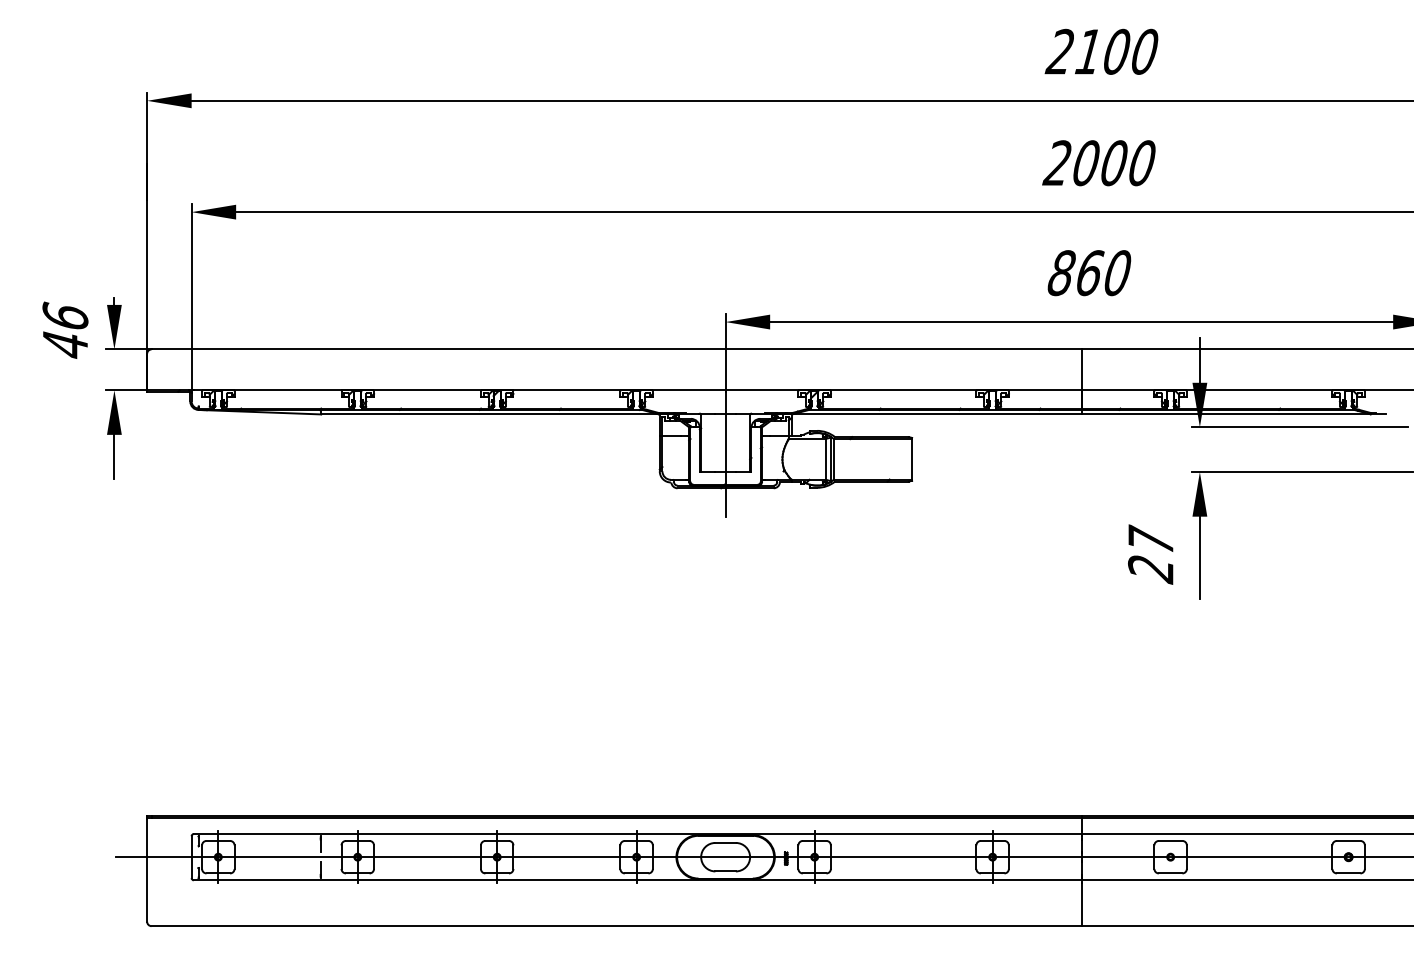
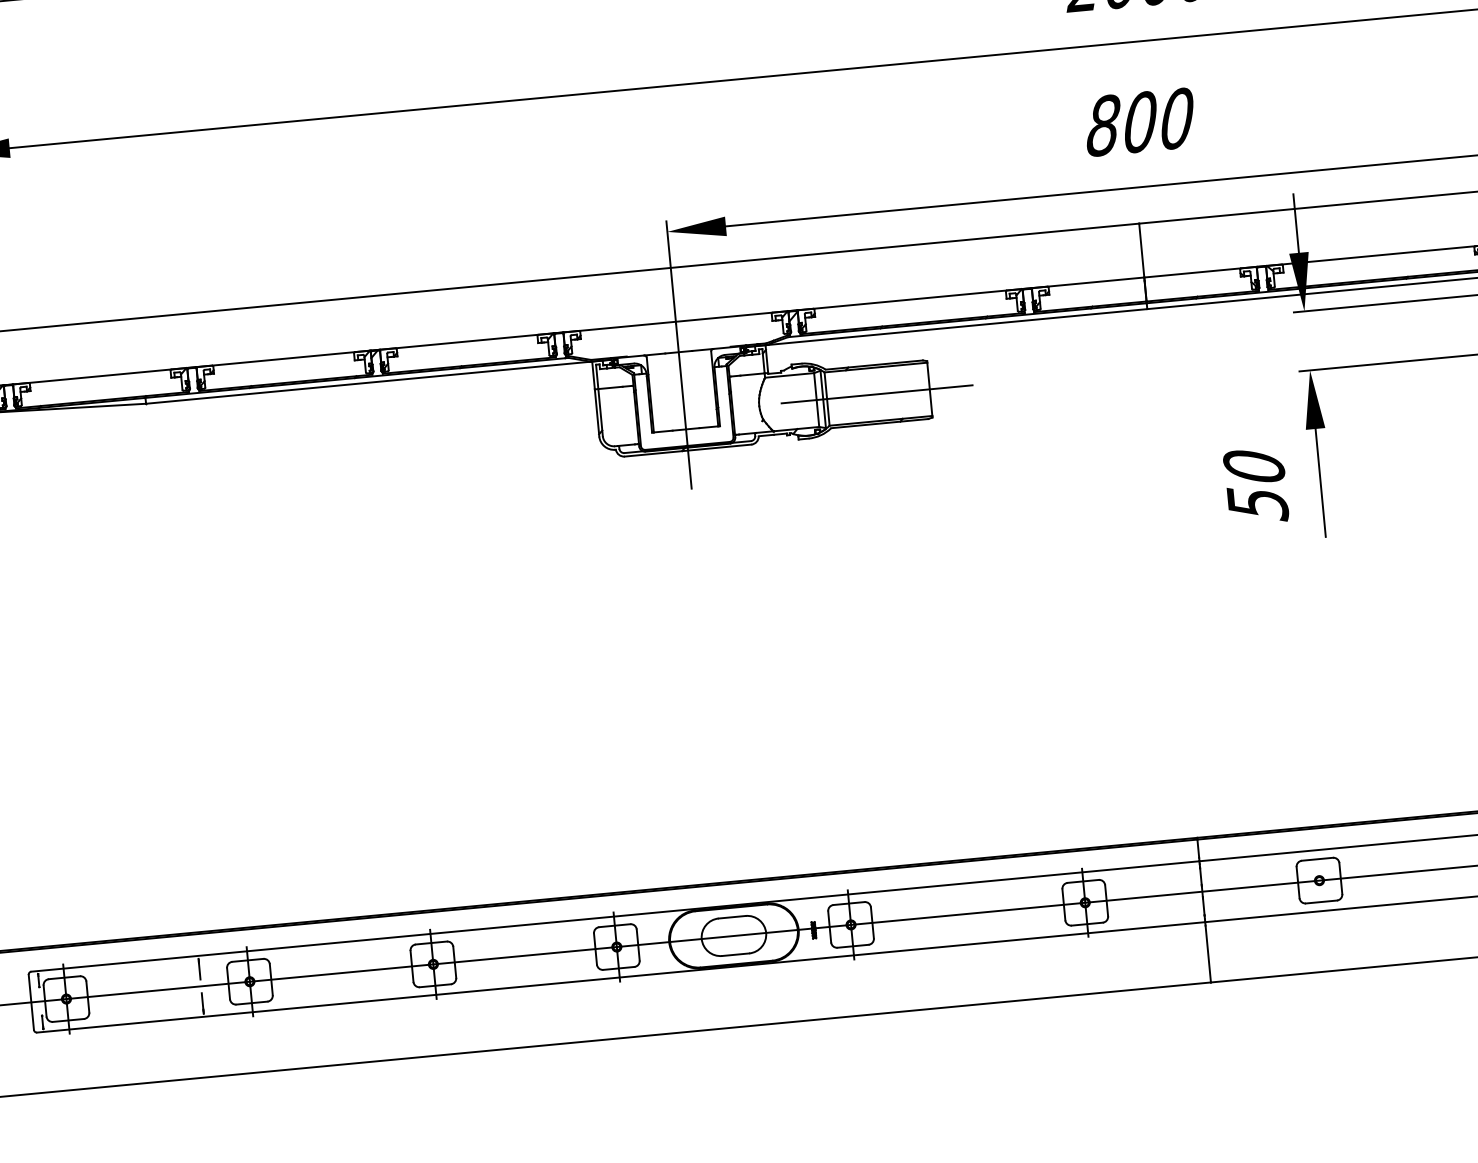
text: (1090, 272) -> (1141, 121), 860 -> 800
line: (871, 459) -> (876, 394), added
text: (1150, 554) -> (1255, 484), 27 -> 50

